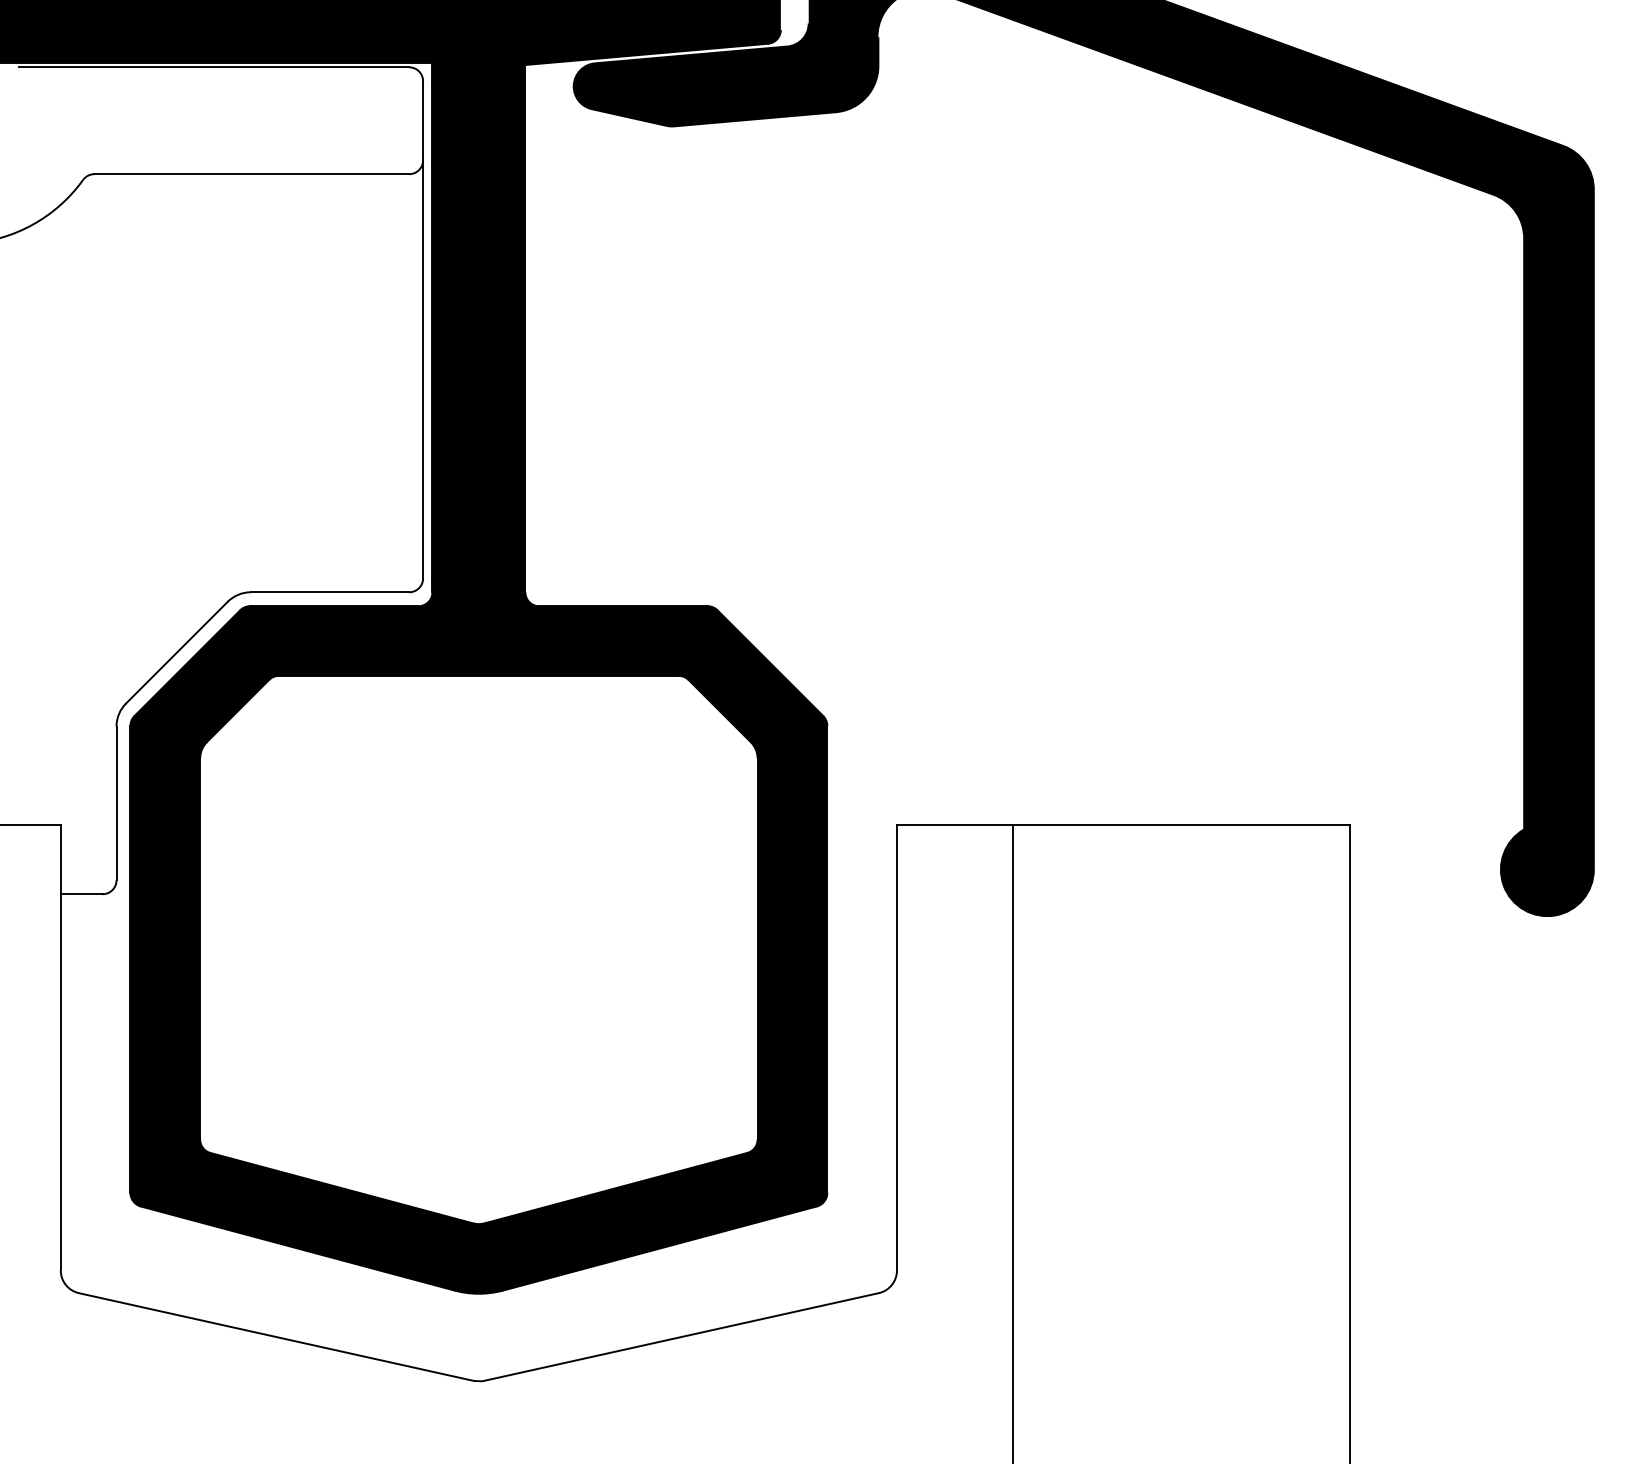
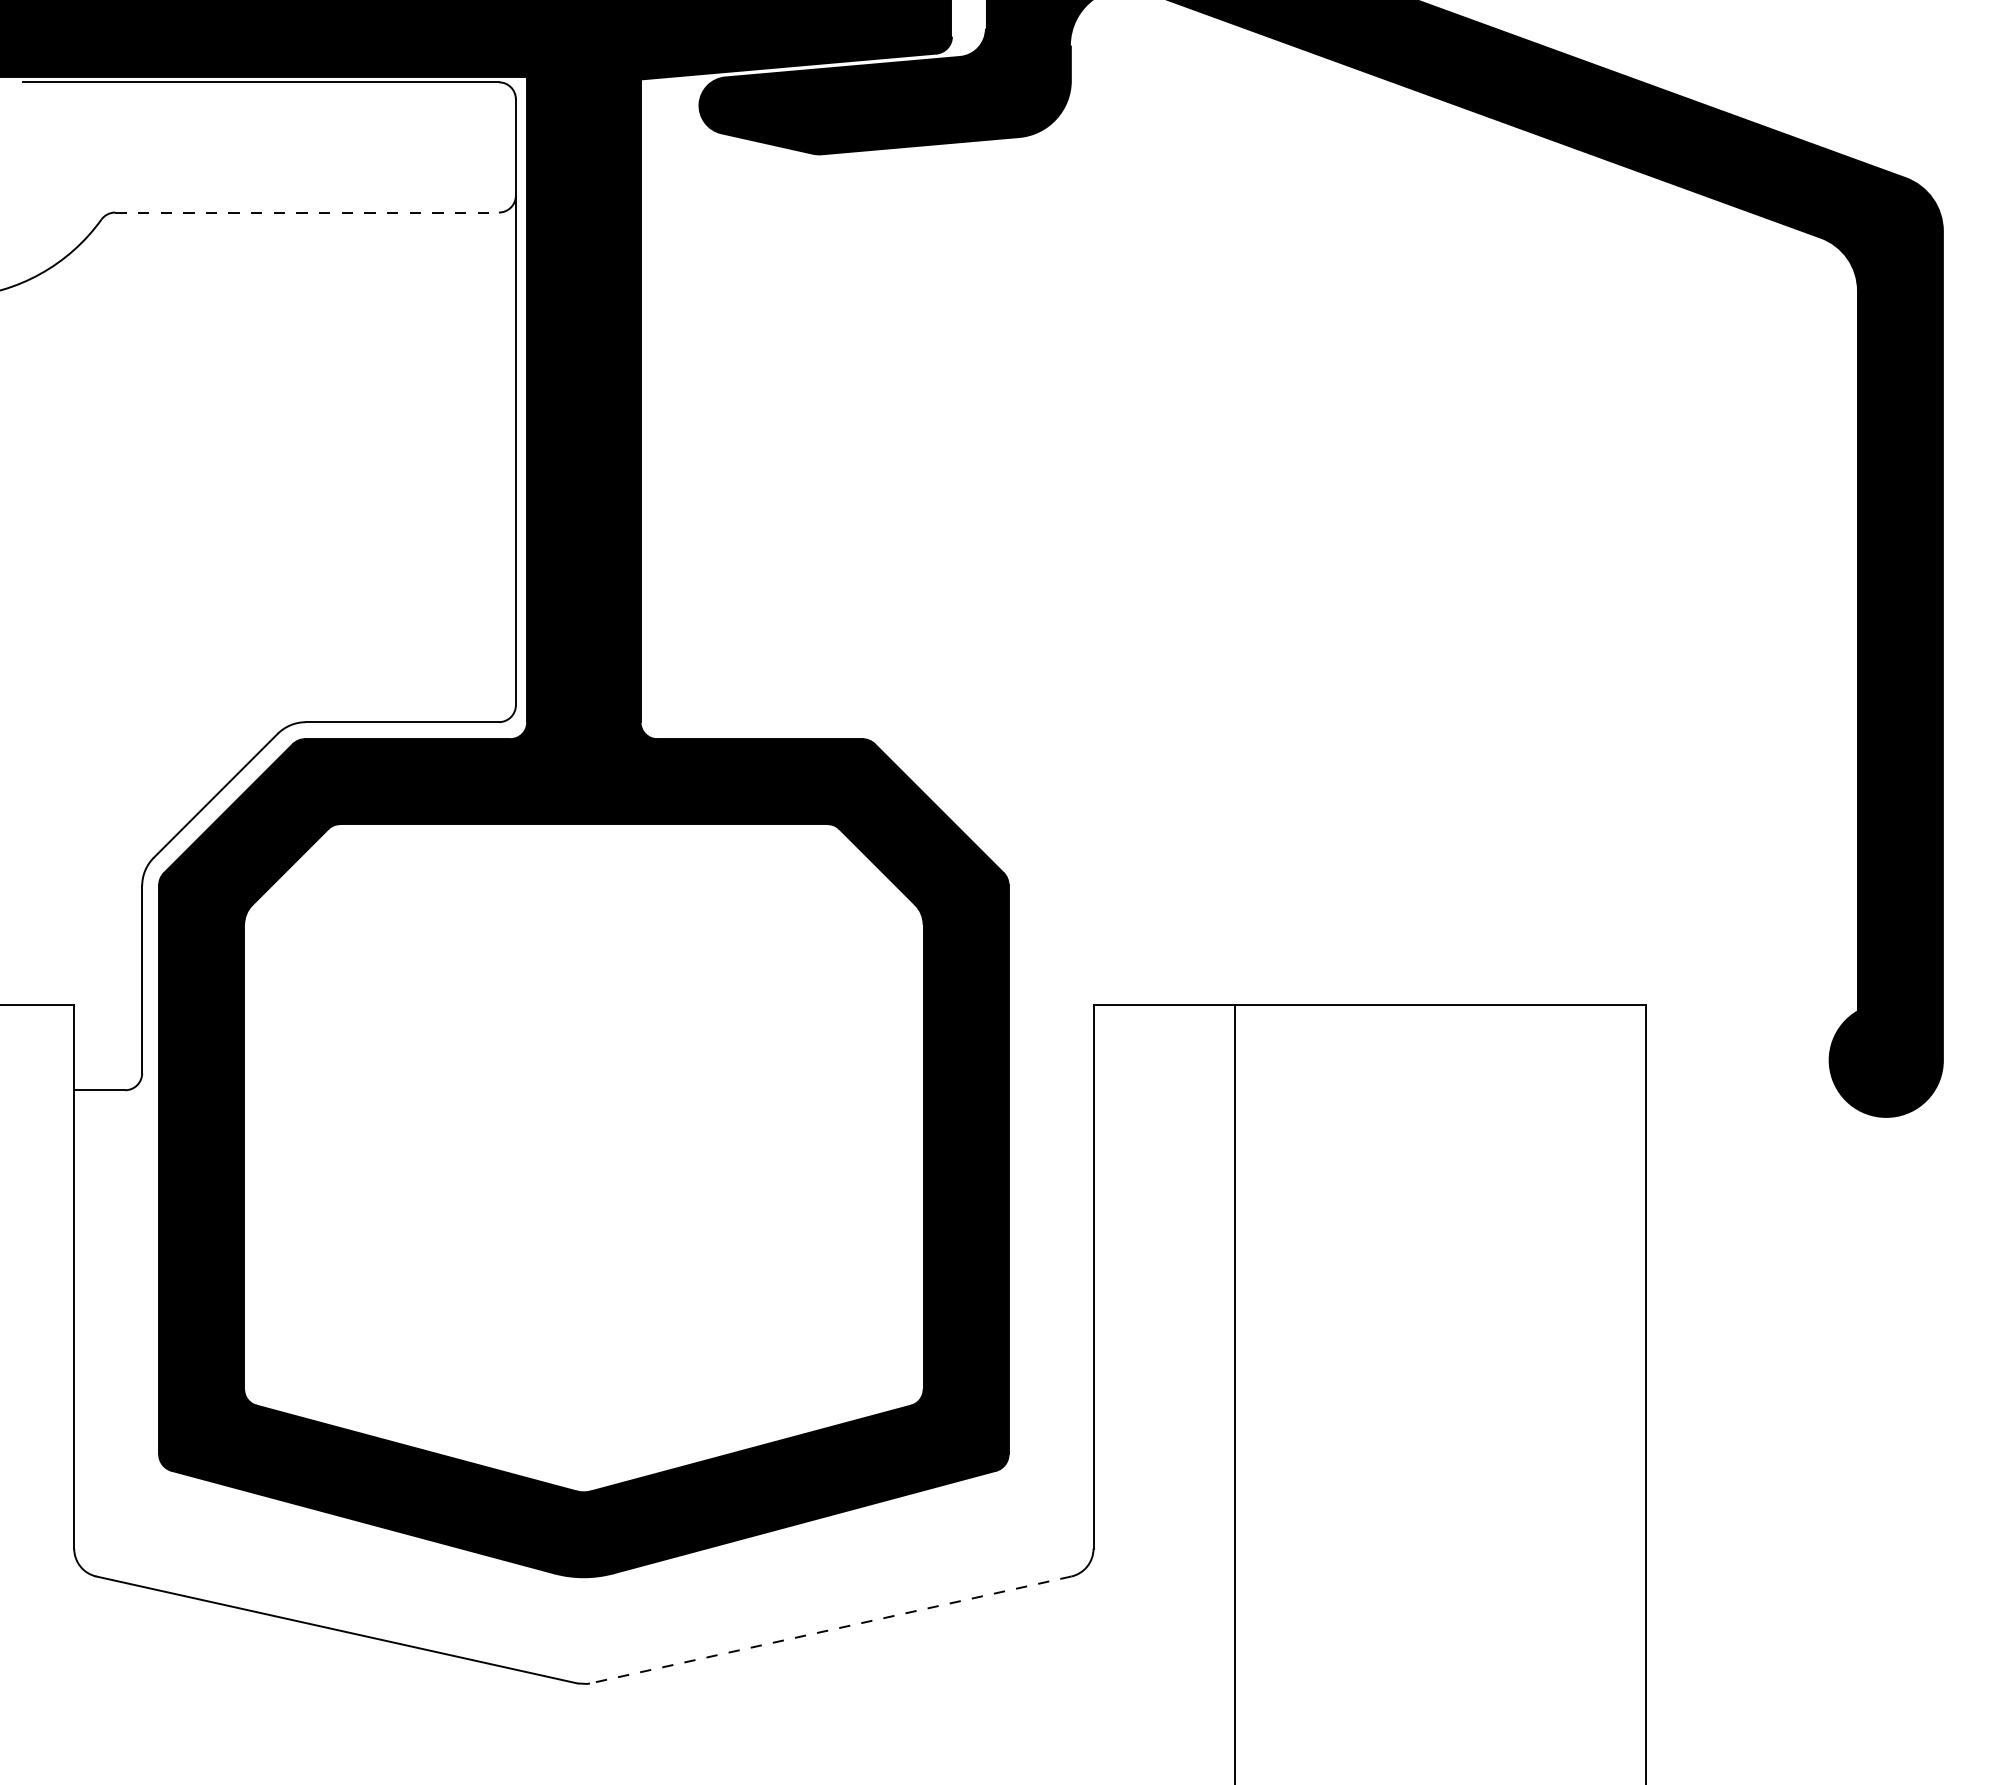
line: (252, 174) -> (307, 212), solid -> dashed
line: (681, 1336) -> (830, 1629), solid -> dashed

